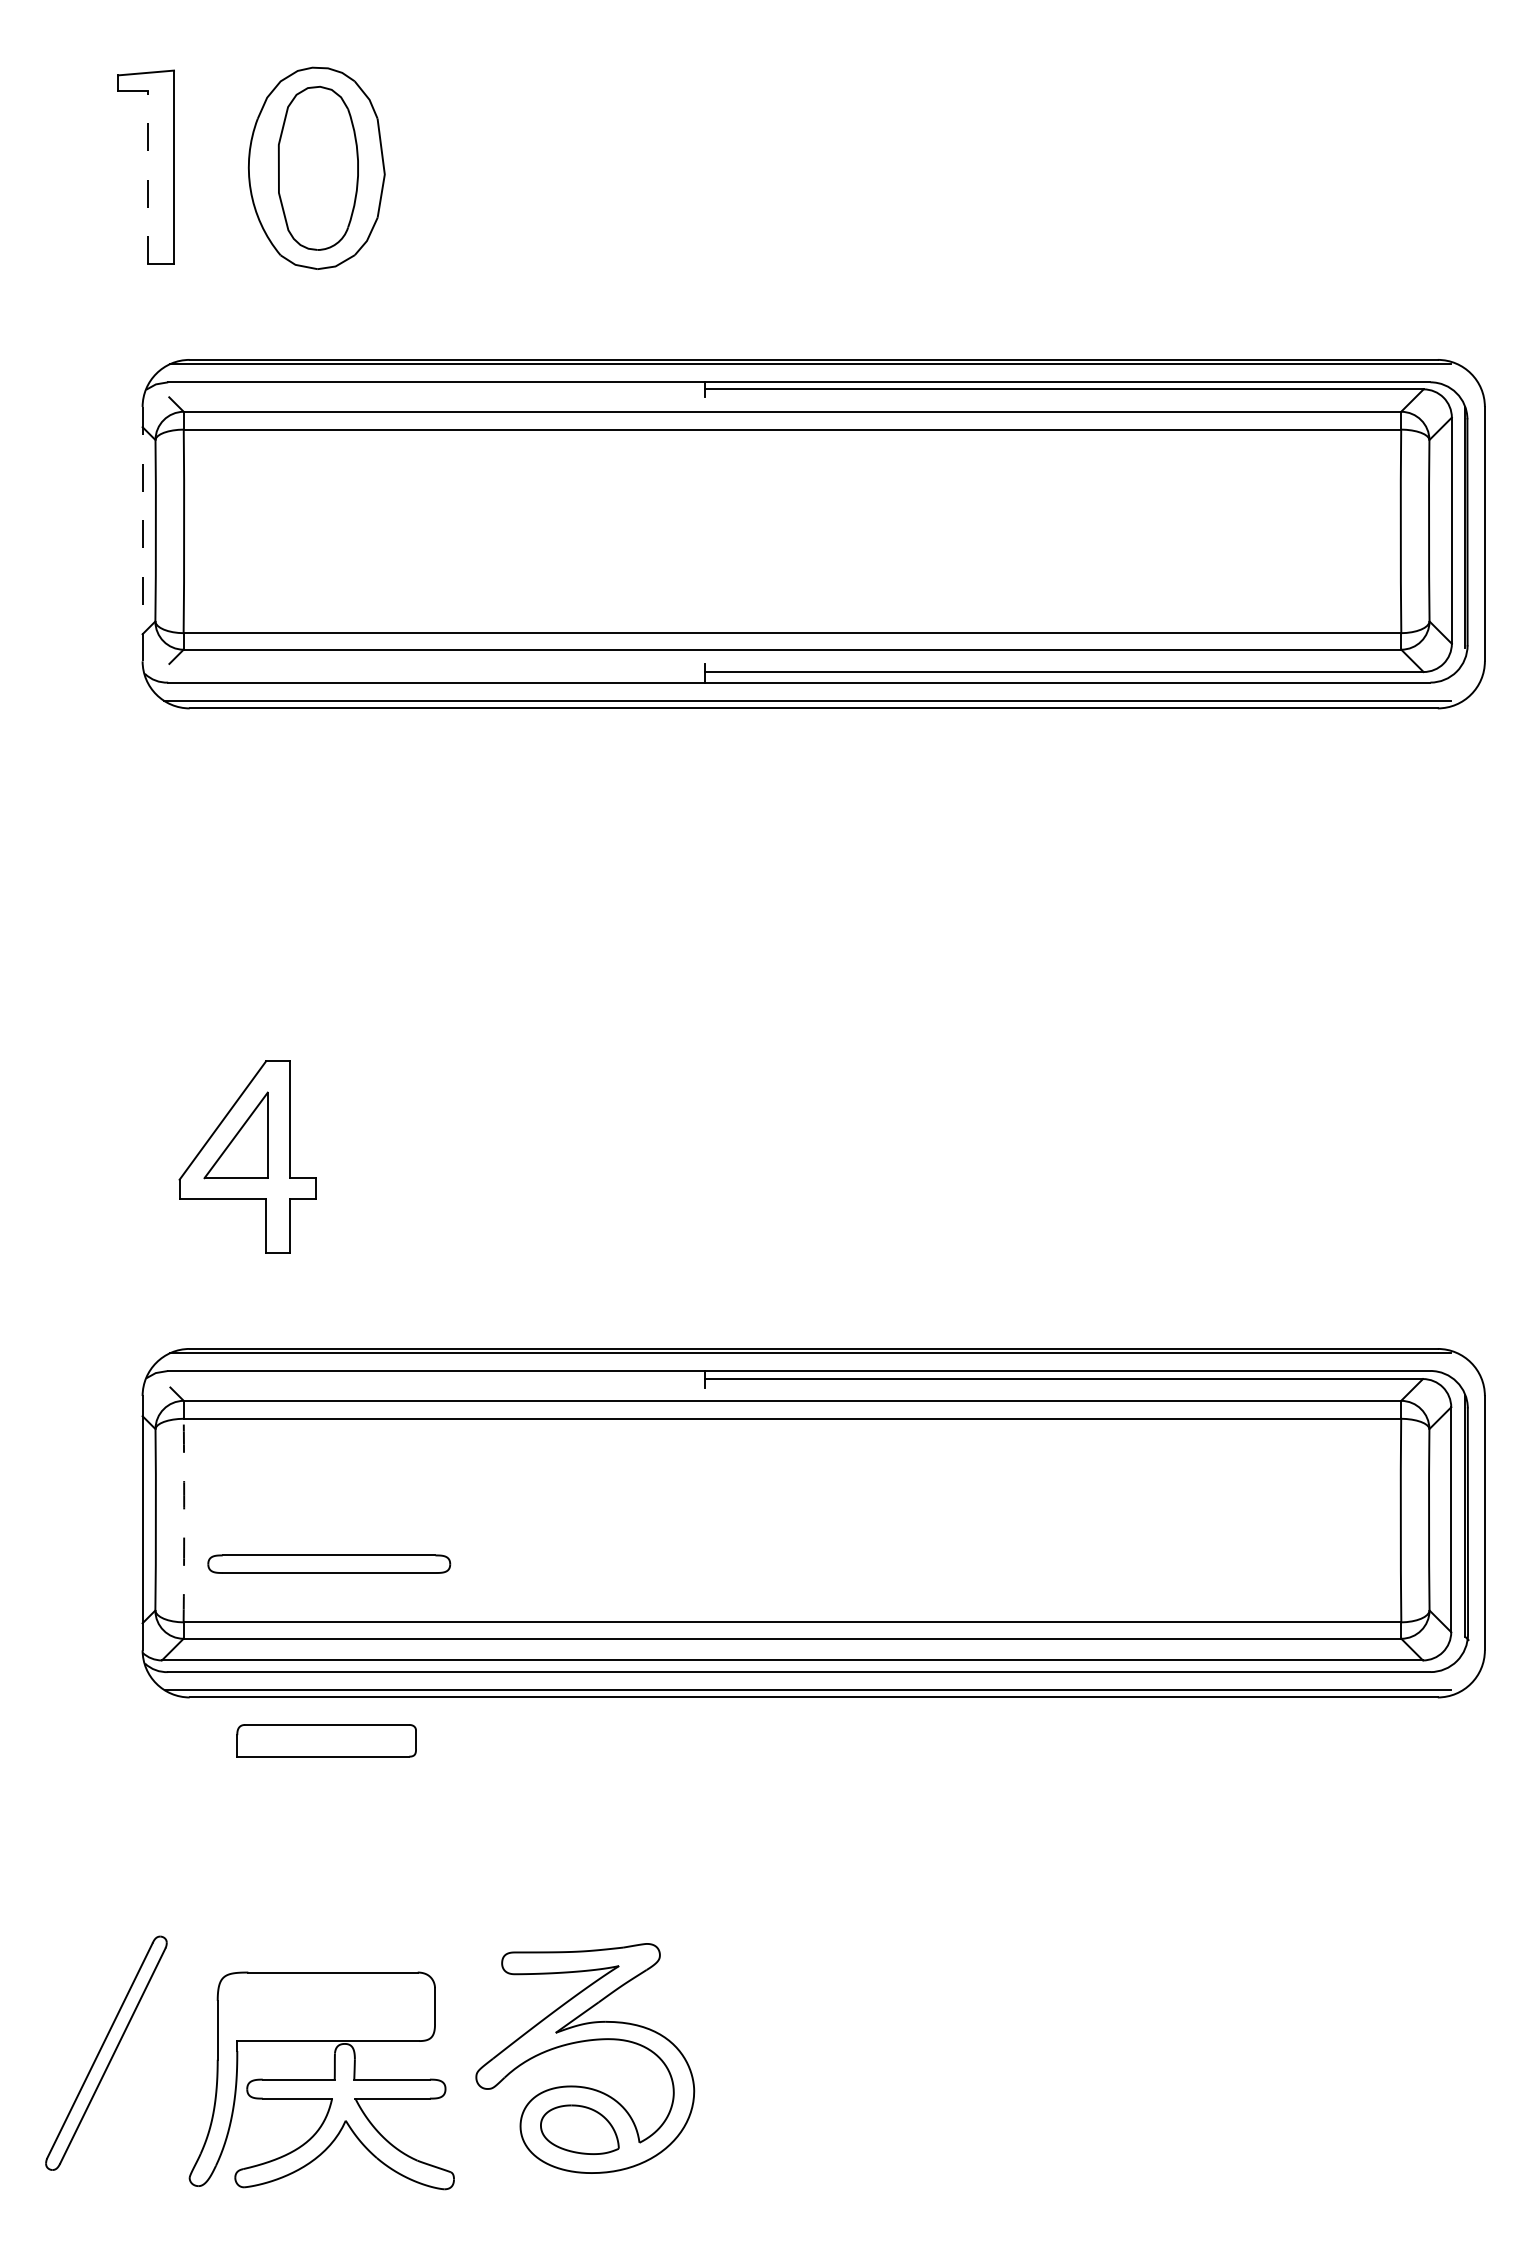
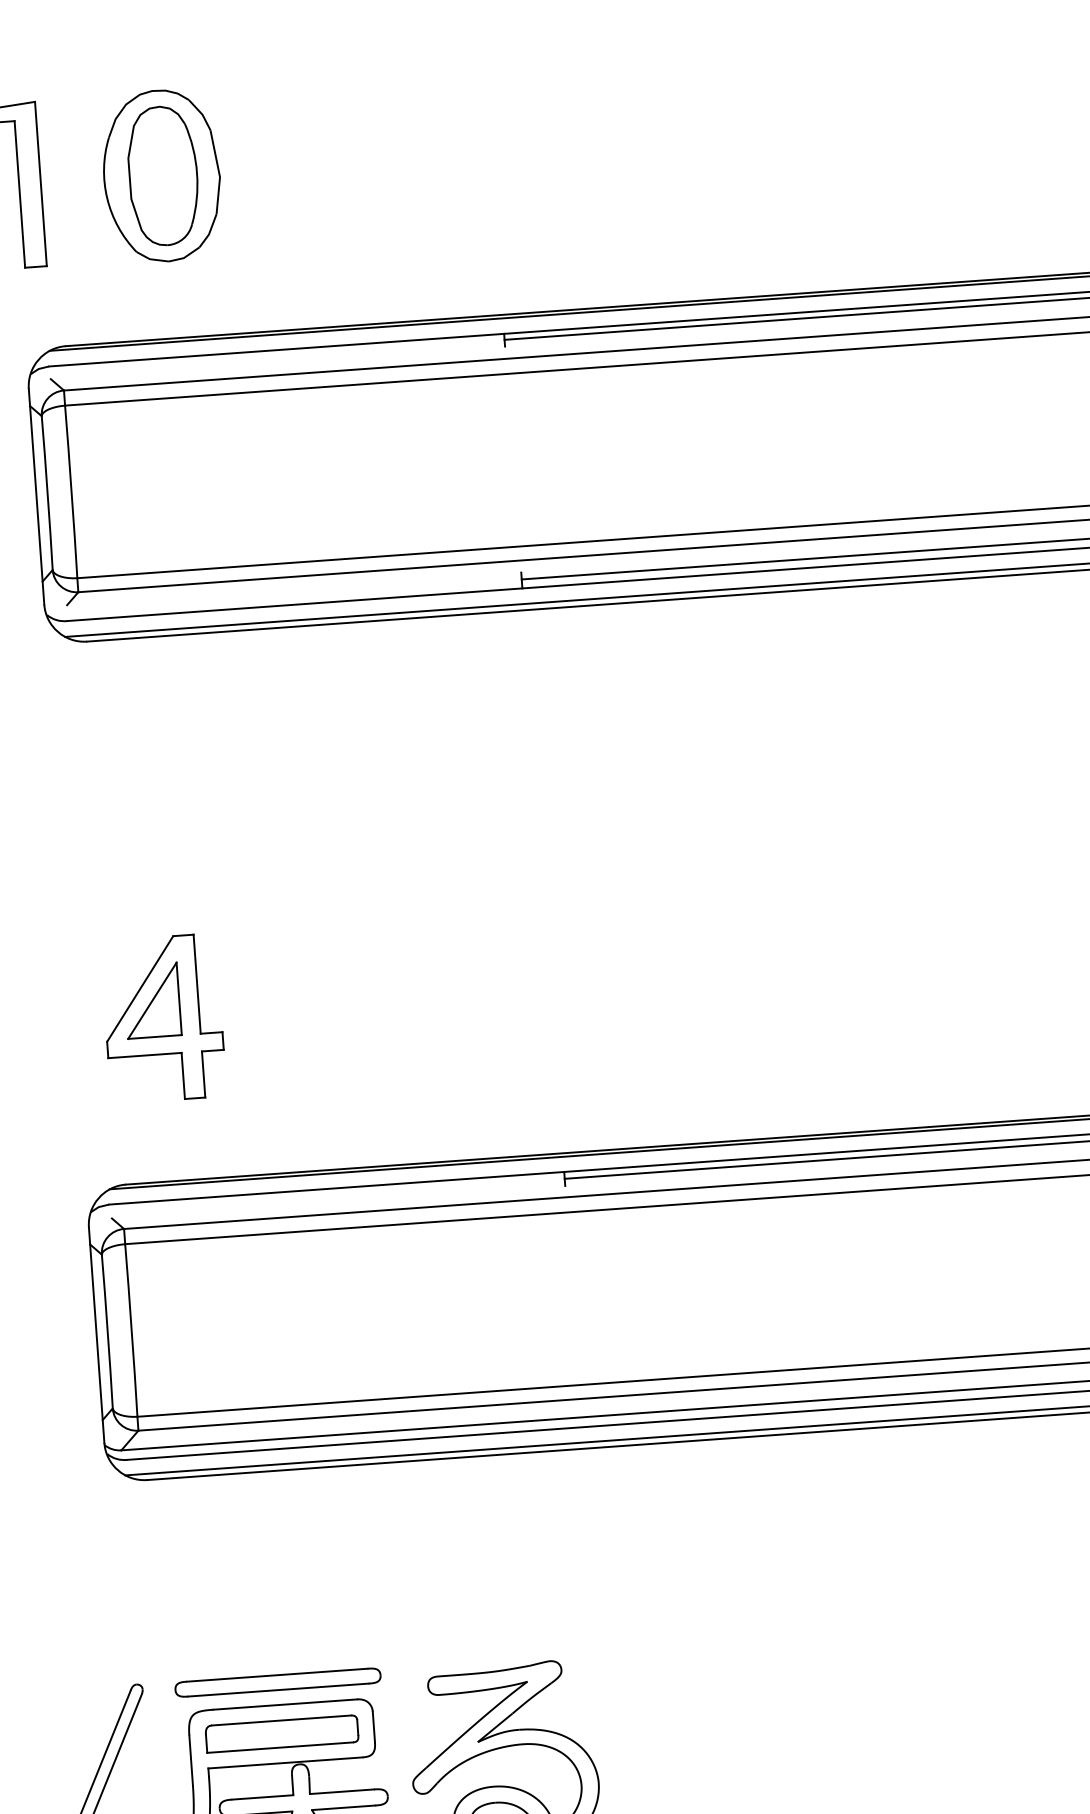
line: (148, 177) -> (19, 194), dashed -> solid
line: (142, 534) -> (36, 497), dashed -> solid
arc: (184, 1520) -> (132, 1330), dashed -> solid
part: (329, 1563) -> (278, 1682), moved
part: (326, 1740) -> (281, 1733), moved

